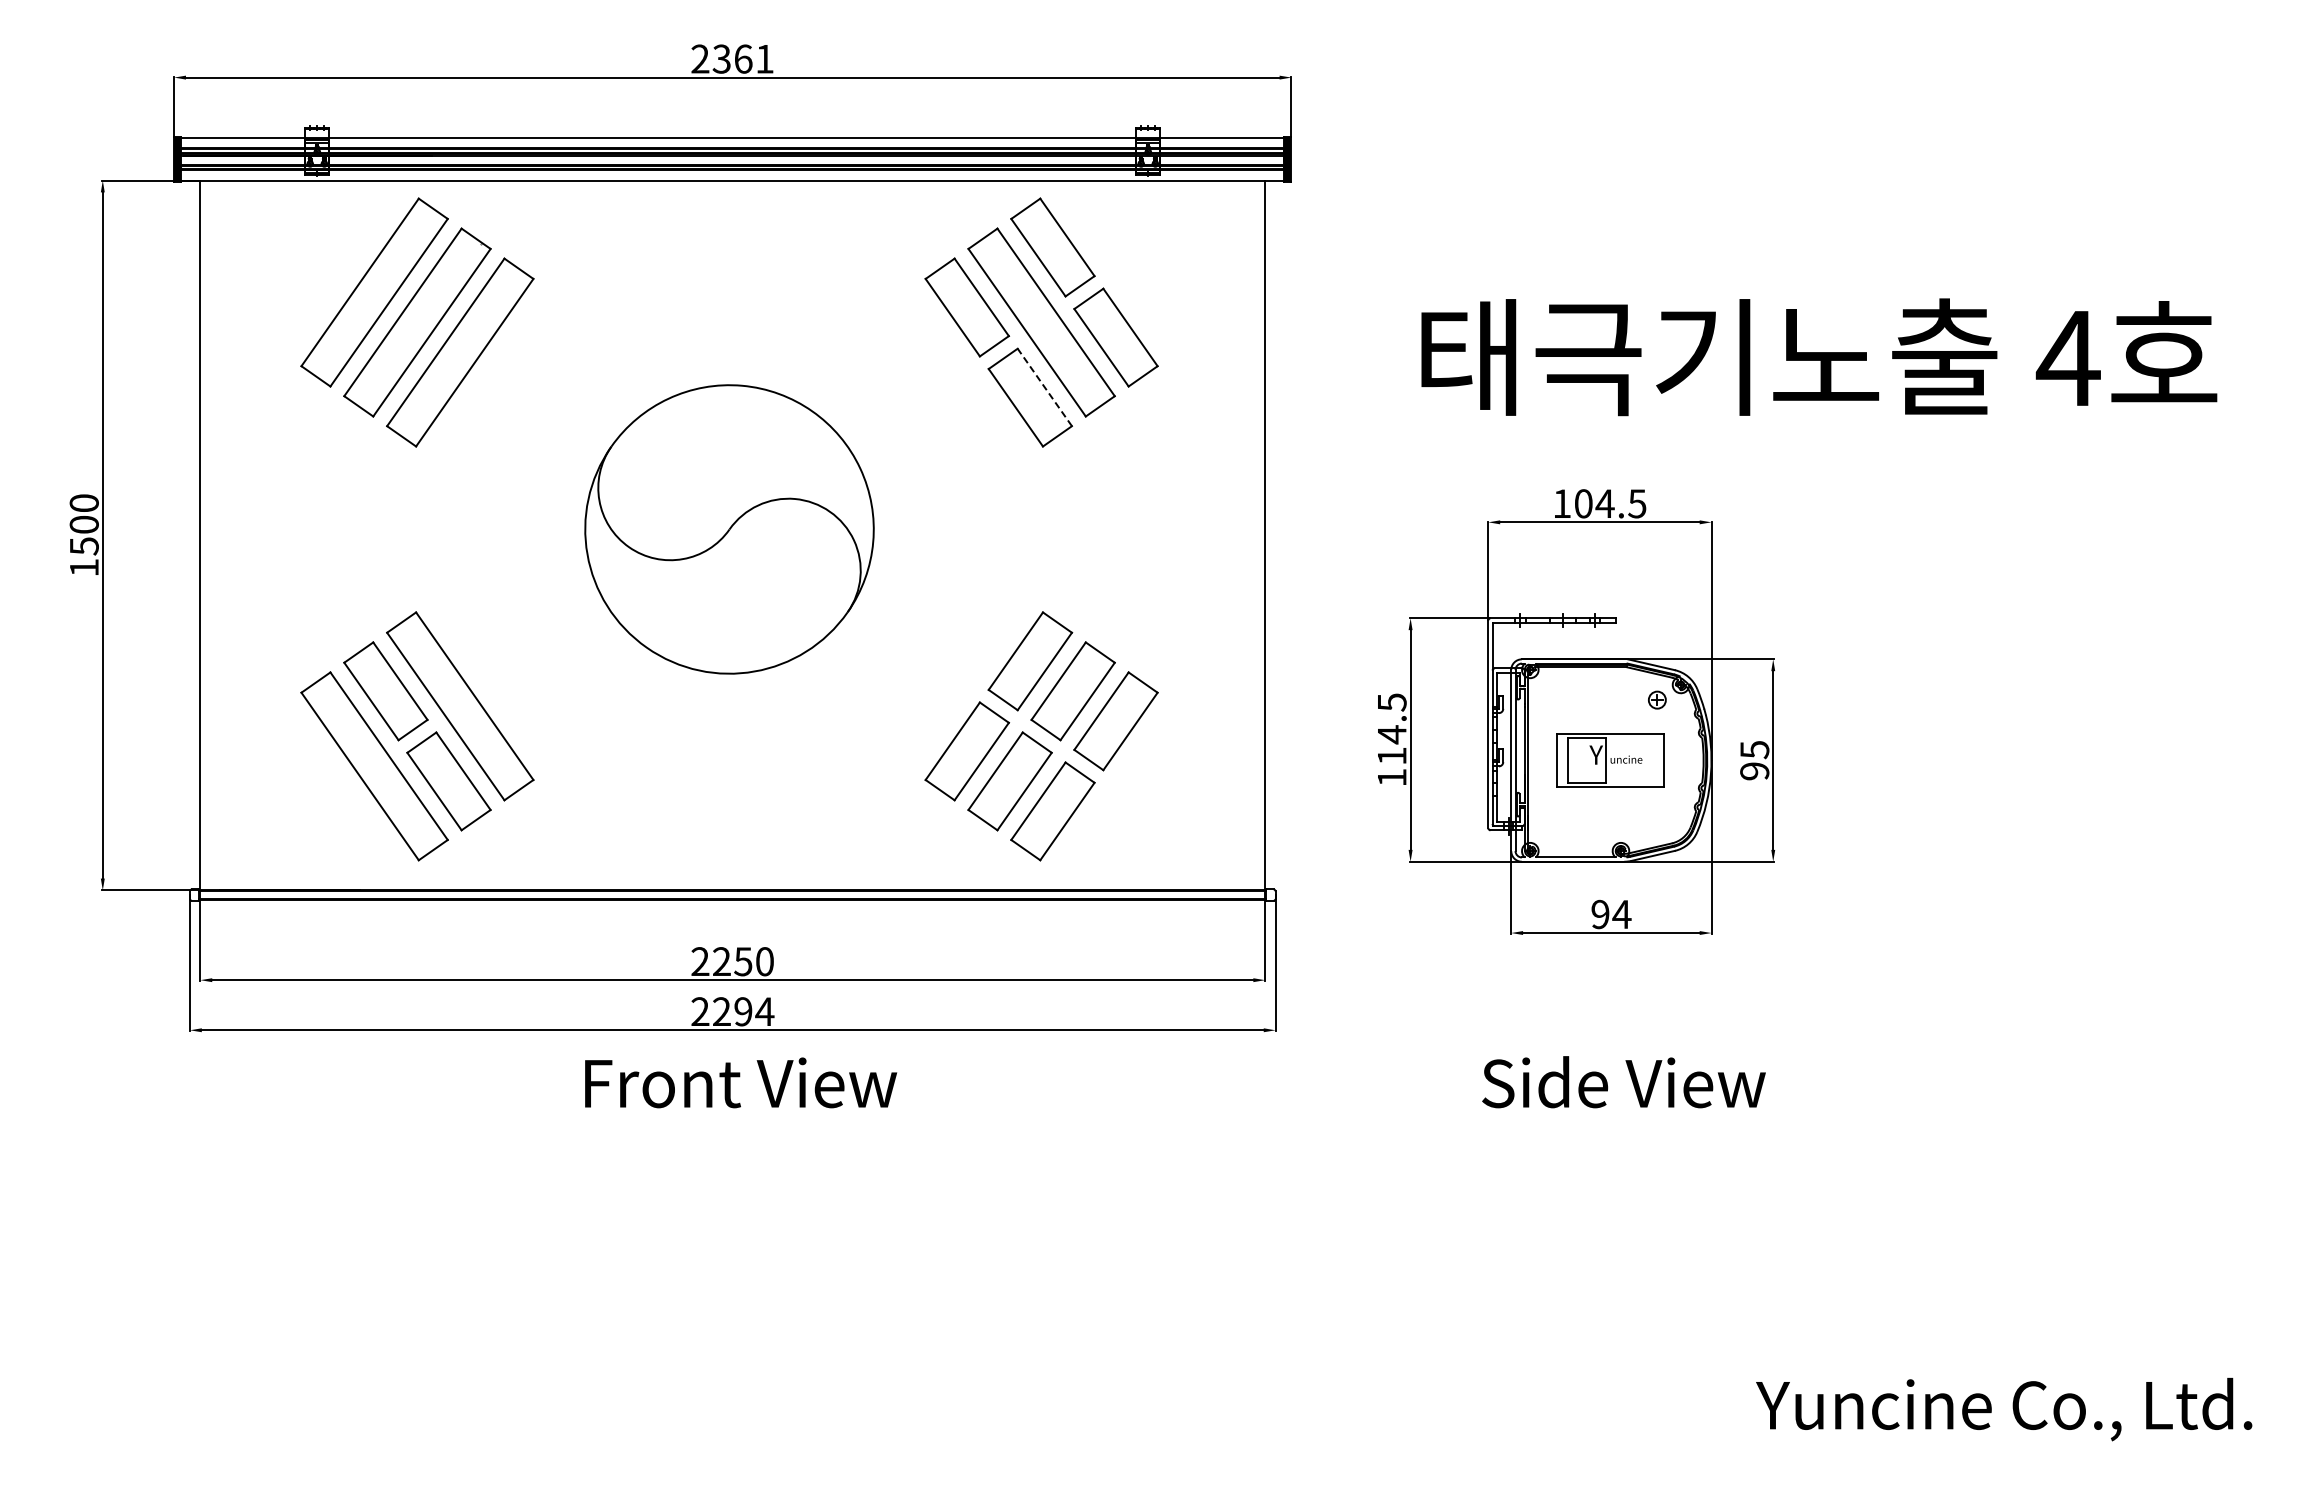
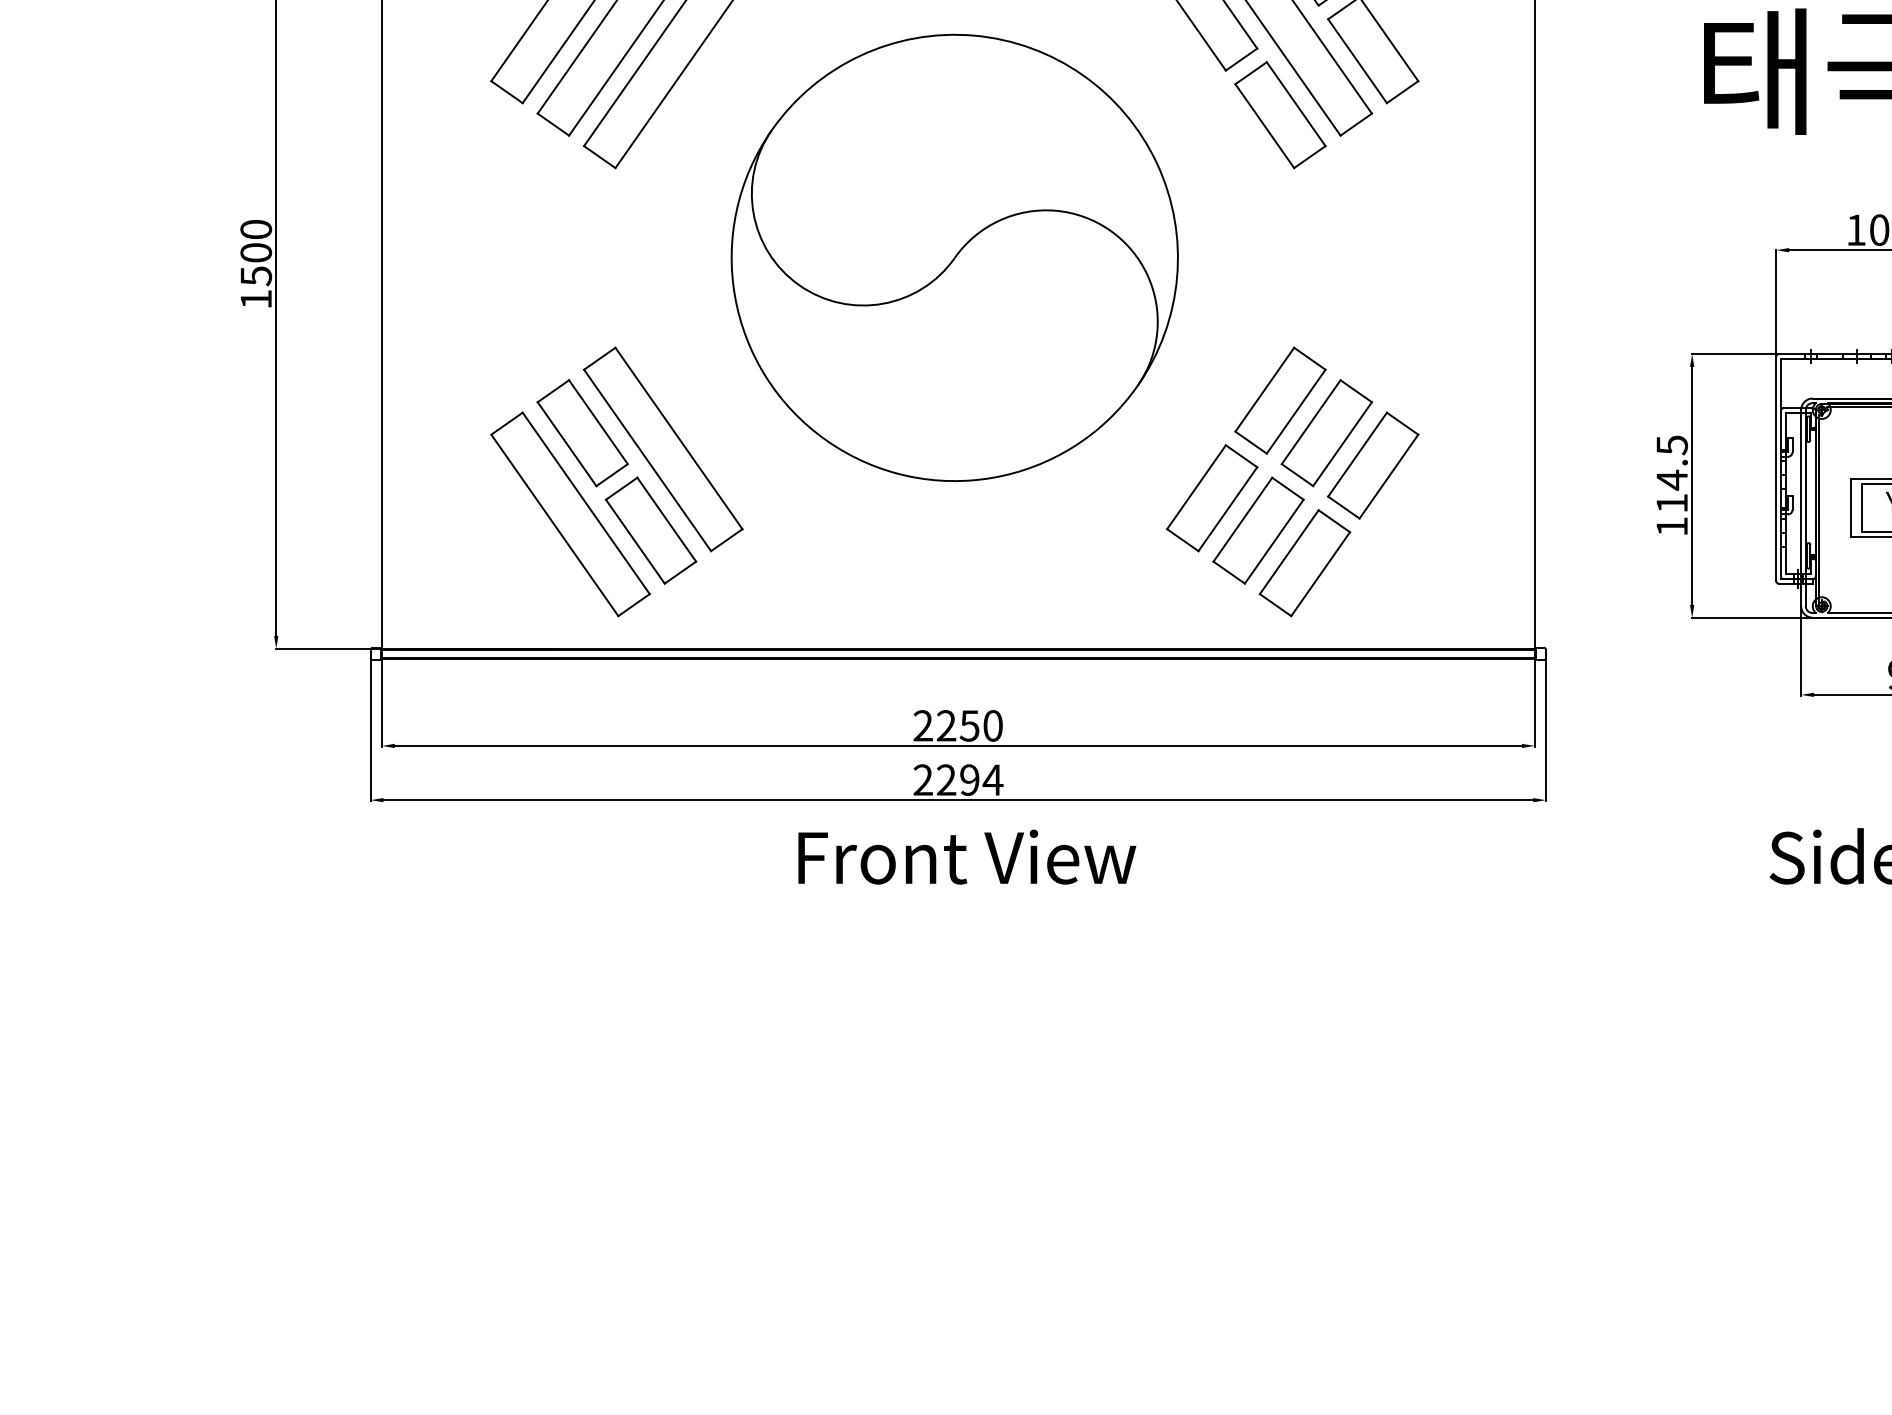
line: (1044, 387) -> (1295, 104), dashed -> solid
part: (729, 529) -> (954, 257), size x1.43

